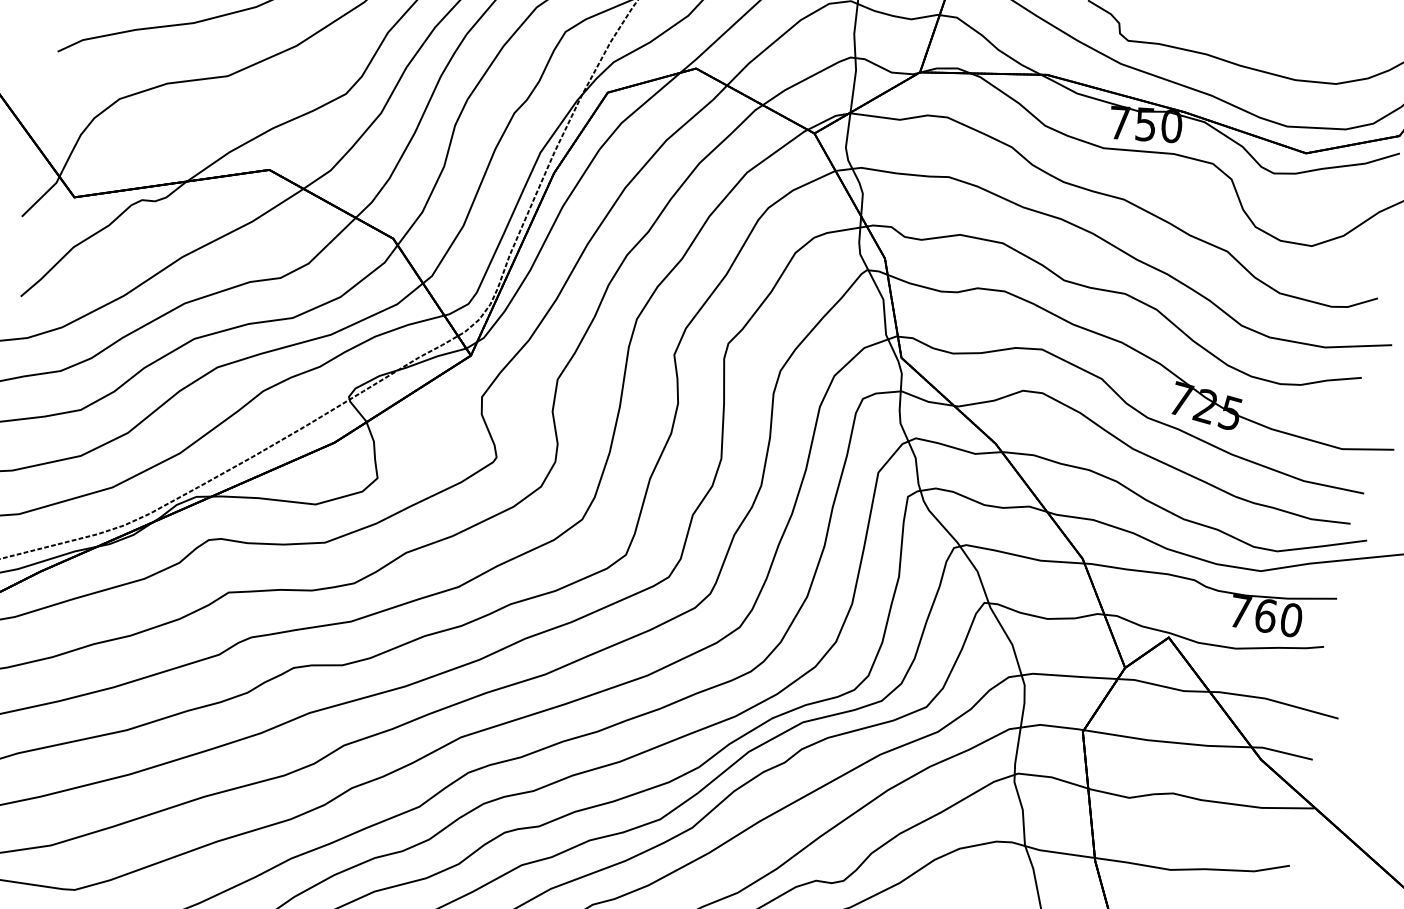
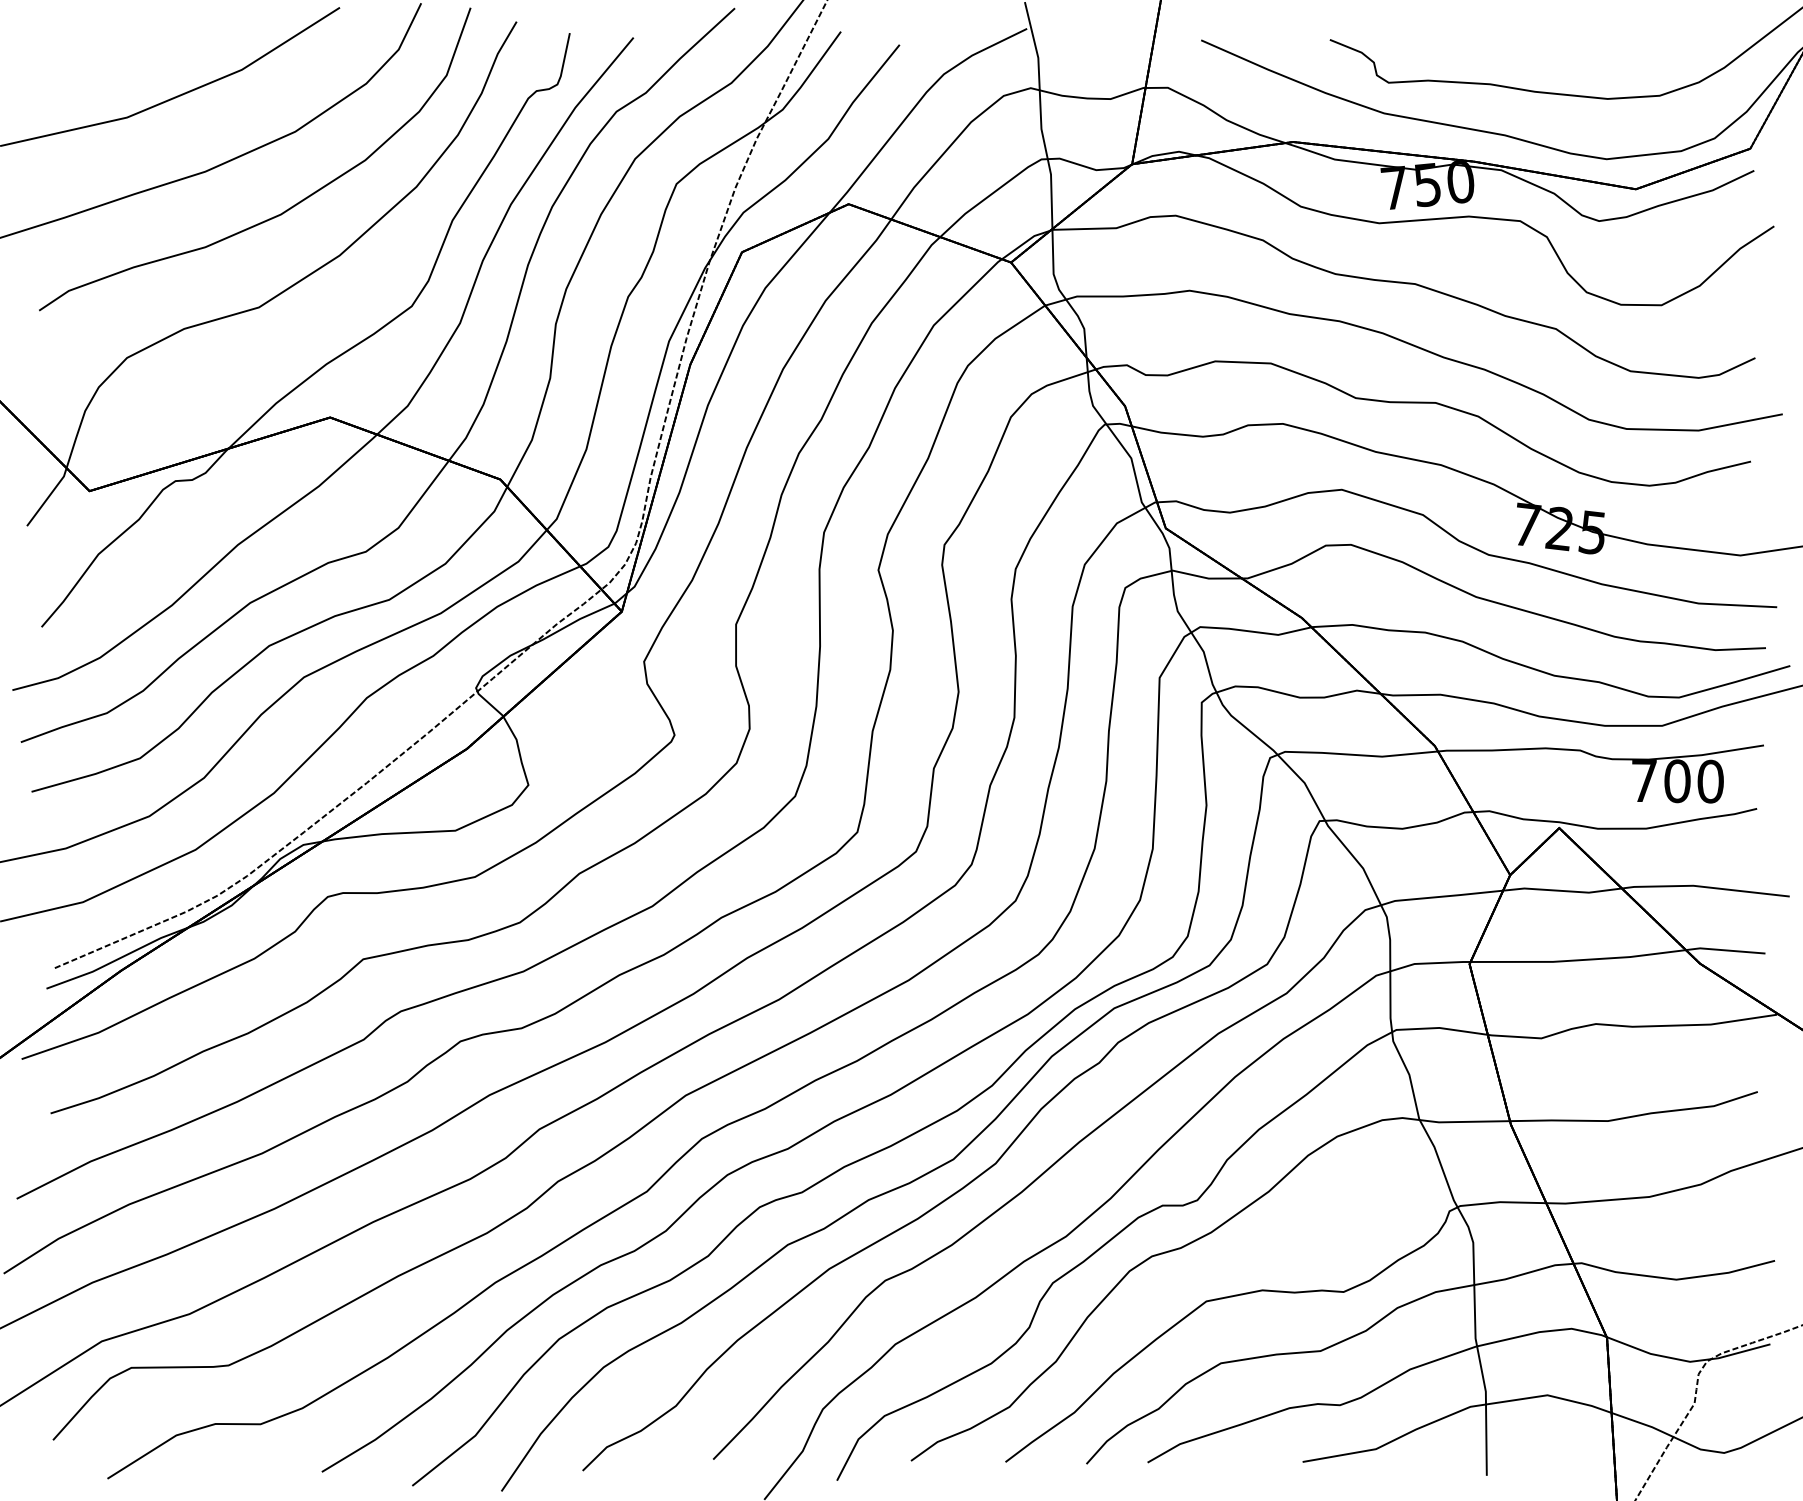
text: (1265, 616) -> (1677, 781), 760 -> 700

